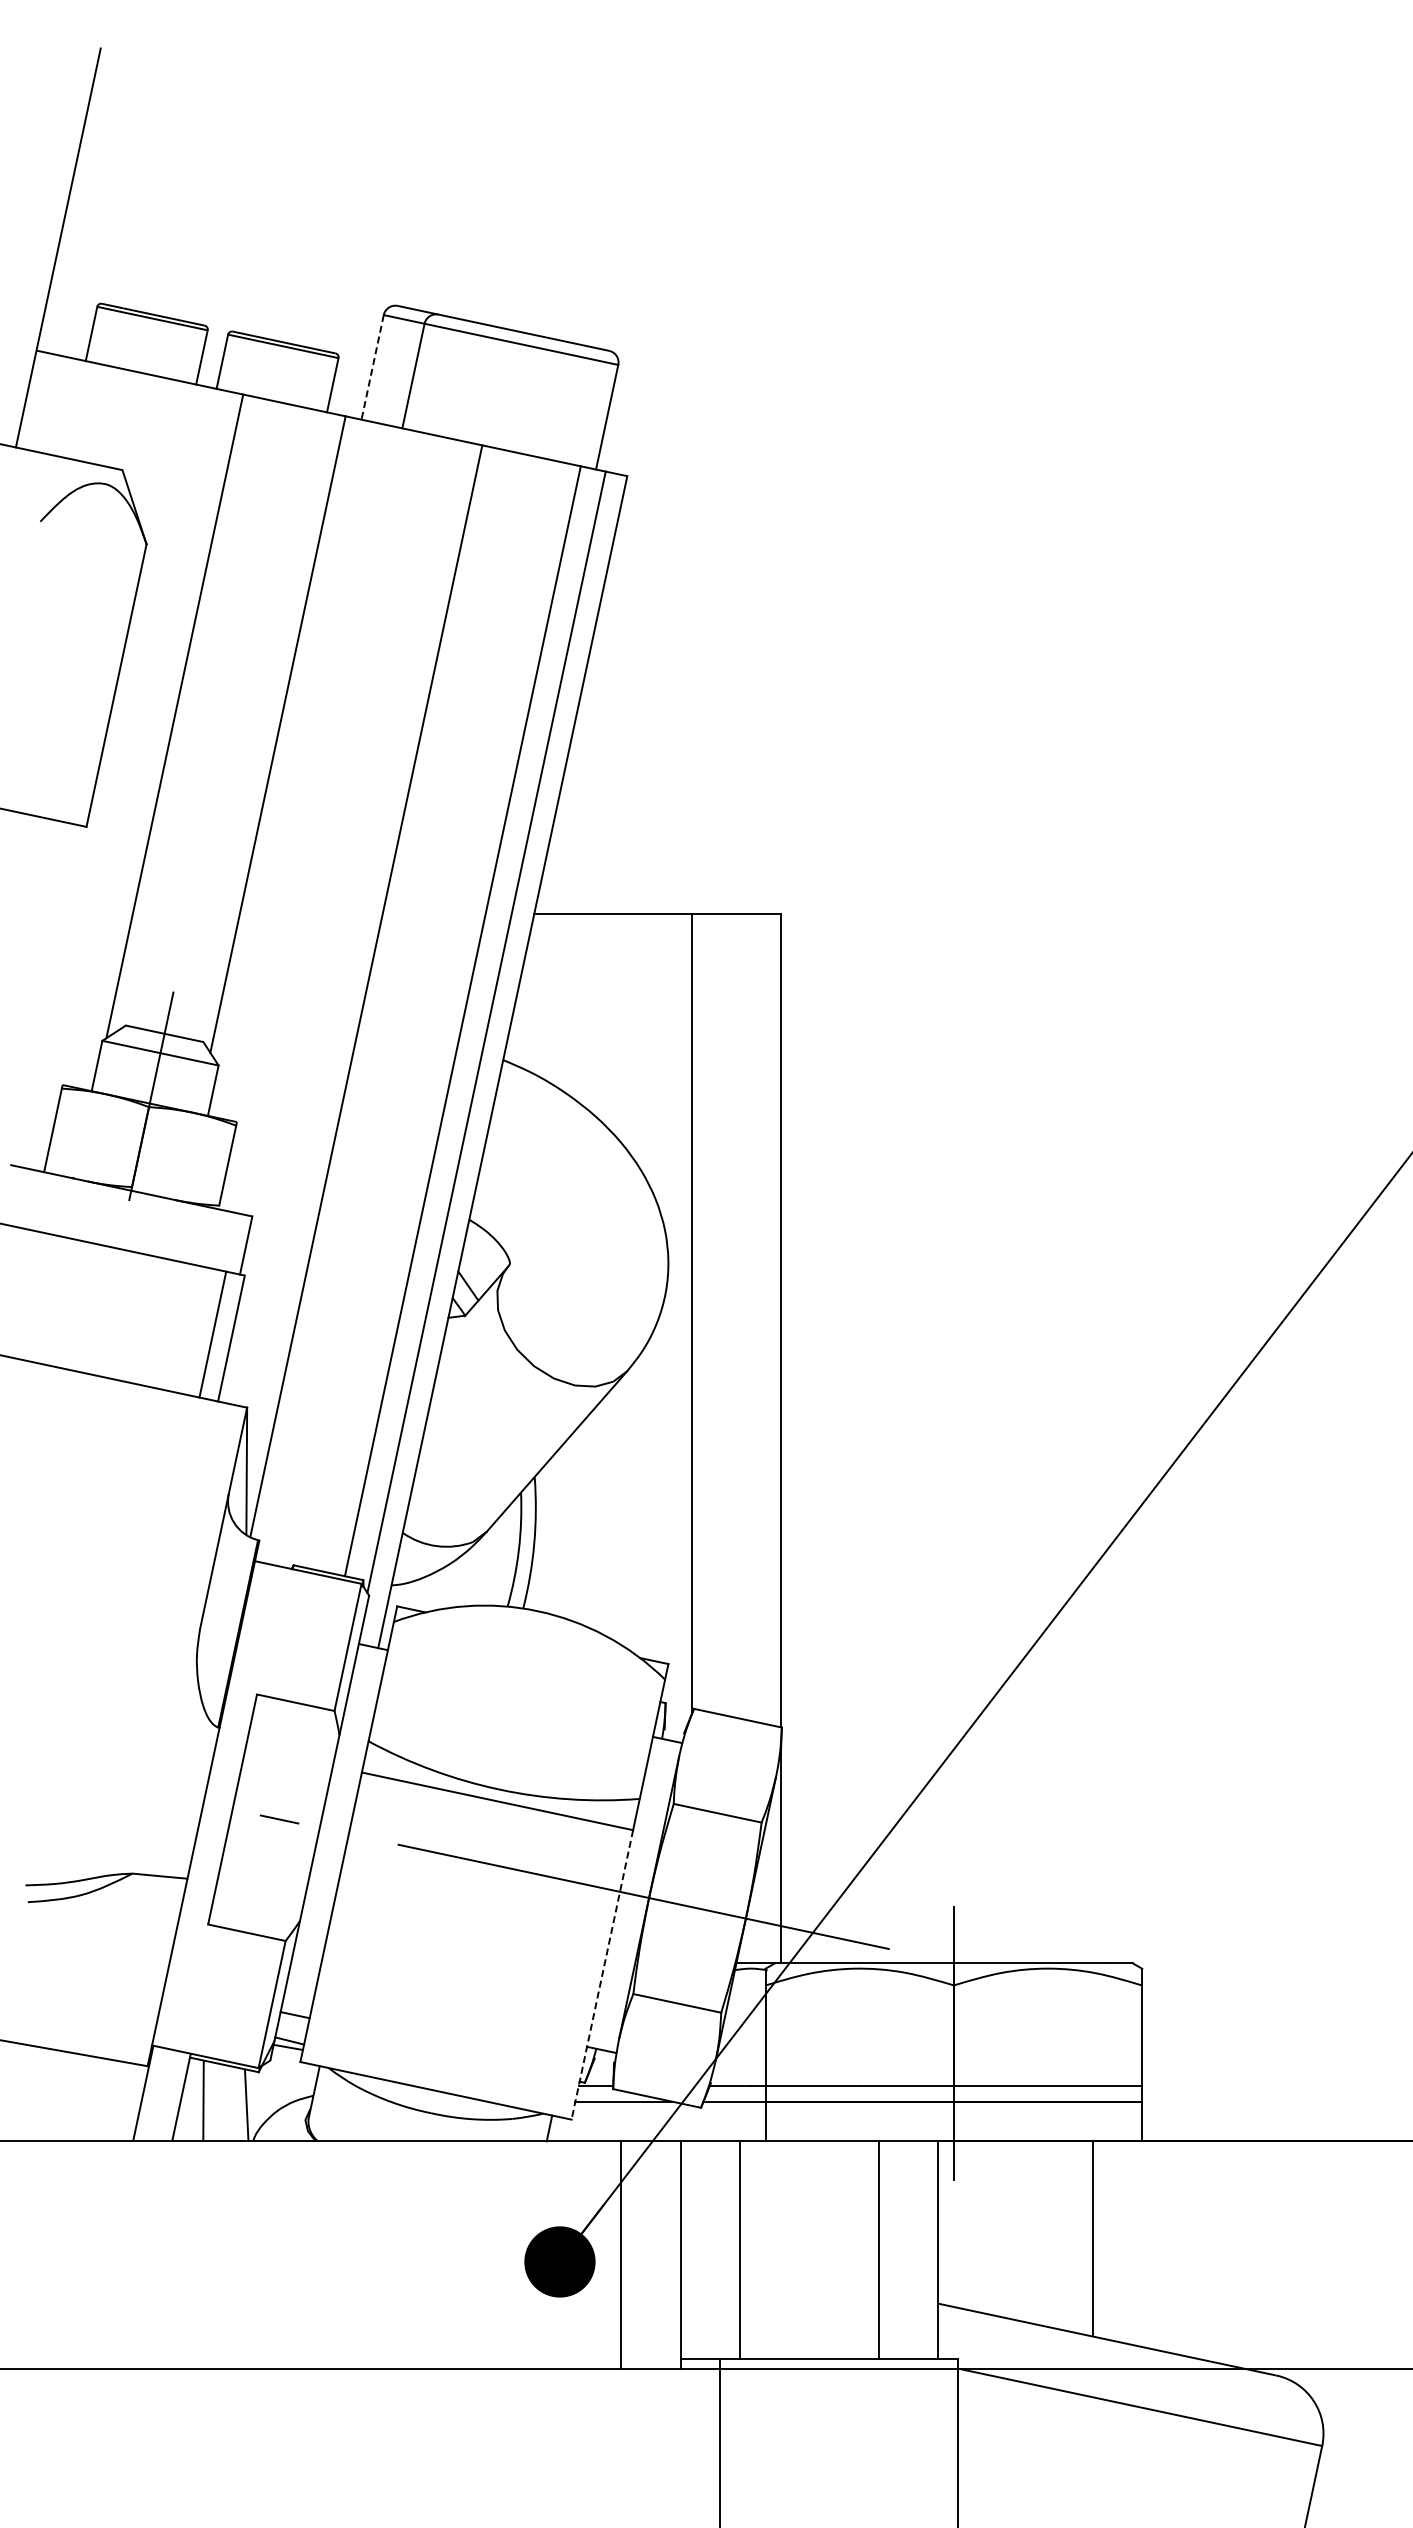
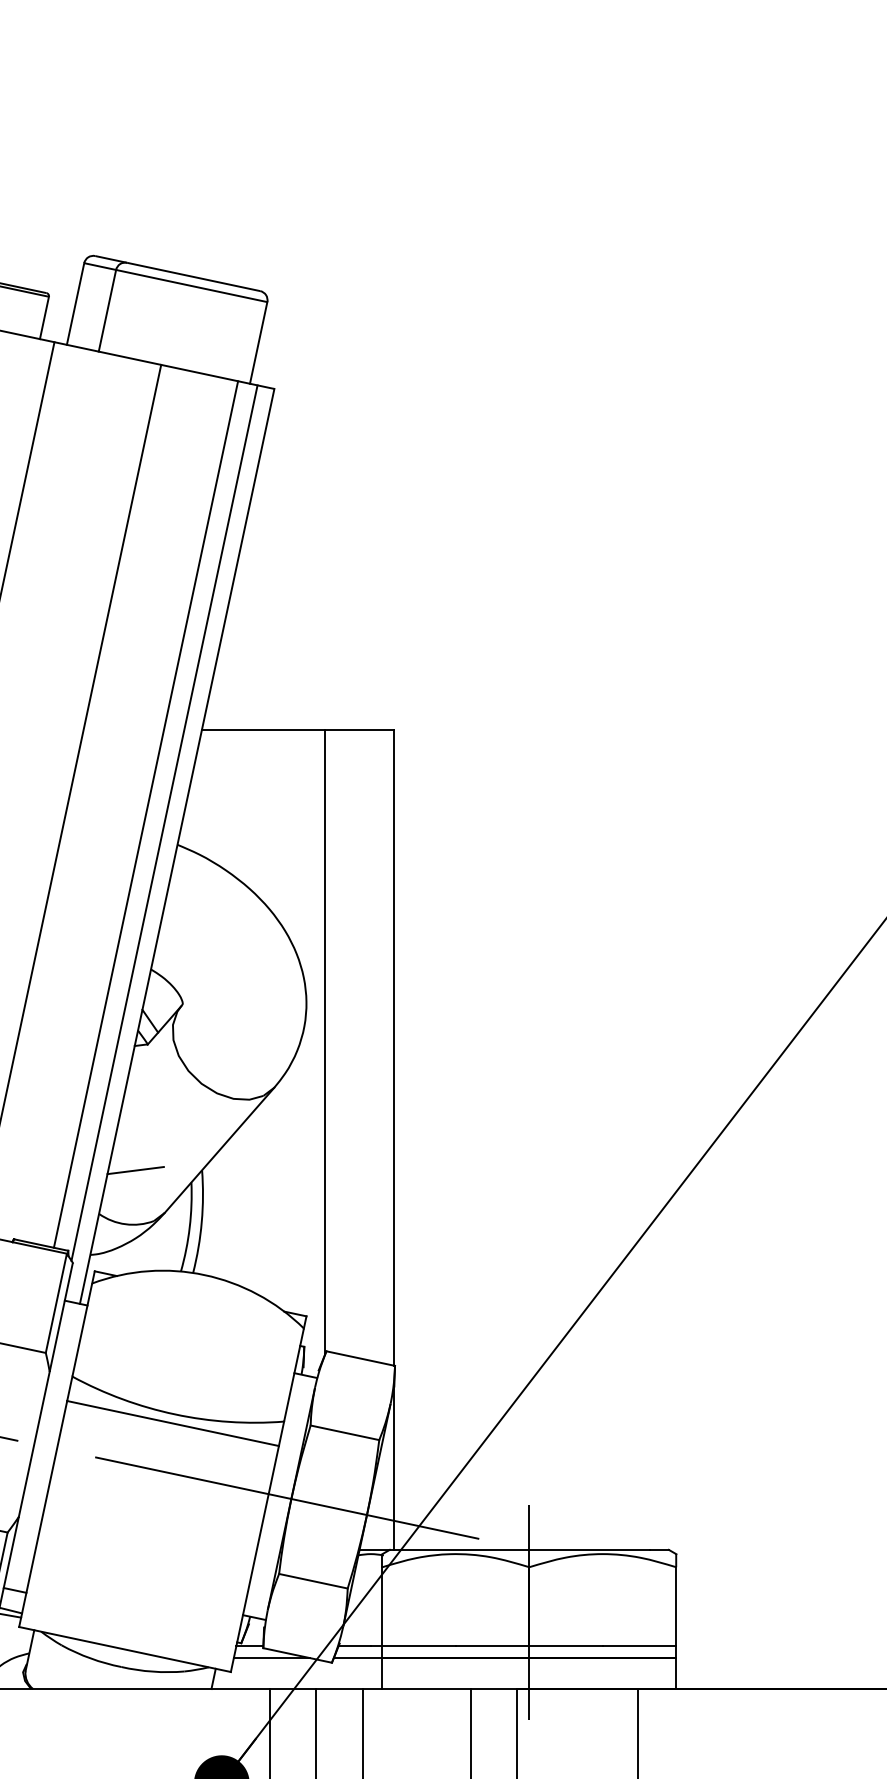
line: (372, 367) -> (75, 304), dashed -> solid
line: (449, 1476) -> (135, 1169), added
line: (602, 1974) -> (255, 1558), dashed -> solid

